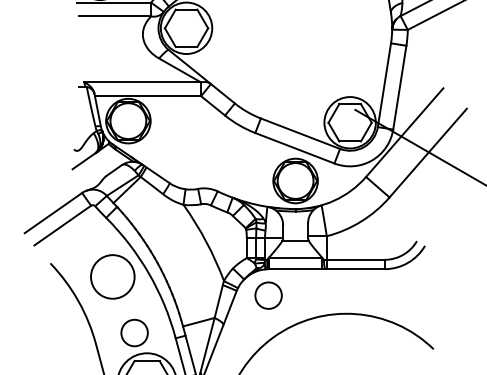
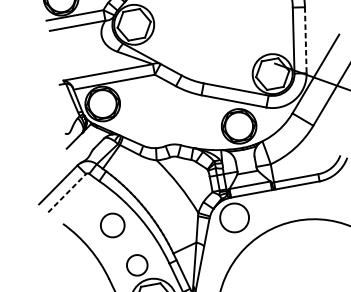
line: (399, 88) -> (305, 40), solid -> dashed
line: (62, 225) -> (66, 193), solid -> dashed
circle: (112, 276) -> (112, 225), size x0.7
circle: (268, 295) -> (234, 217), size x1.4

